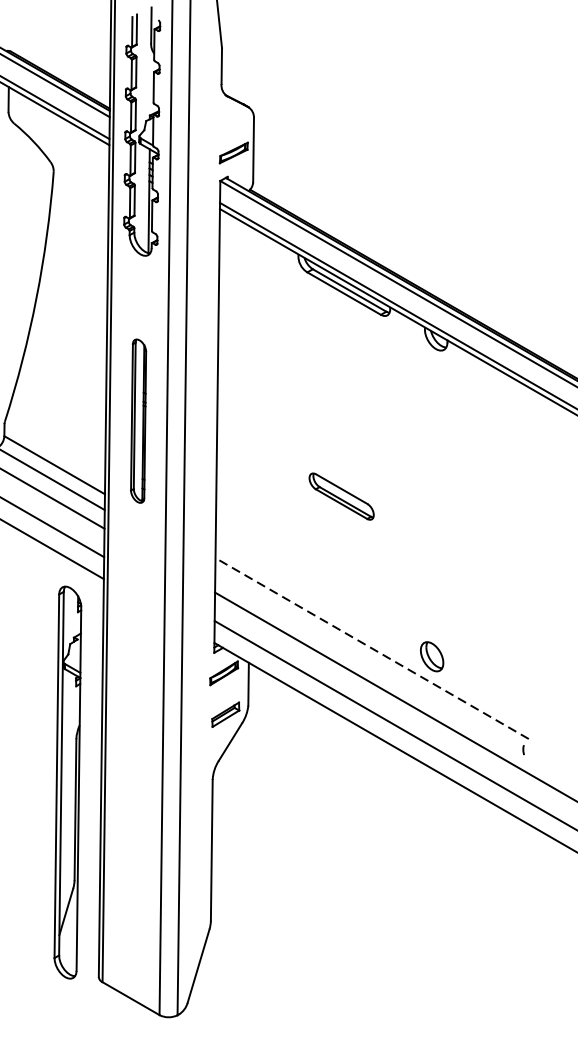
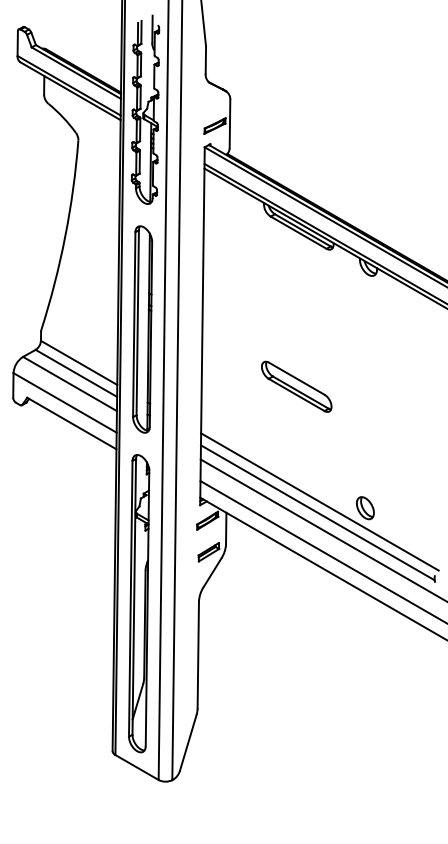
part: (138, 421) -> (142, 329), size x1.67
part: (341, 496) -> (296, 386), size x1.43
line: (371, 647) -> (319, 501), dashed -> solid
line: (368, 662) -> (317, 512), added
part: (68, 782) -> (139, 603), moved

